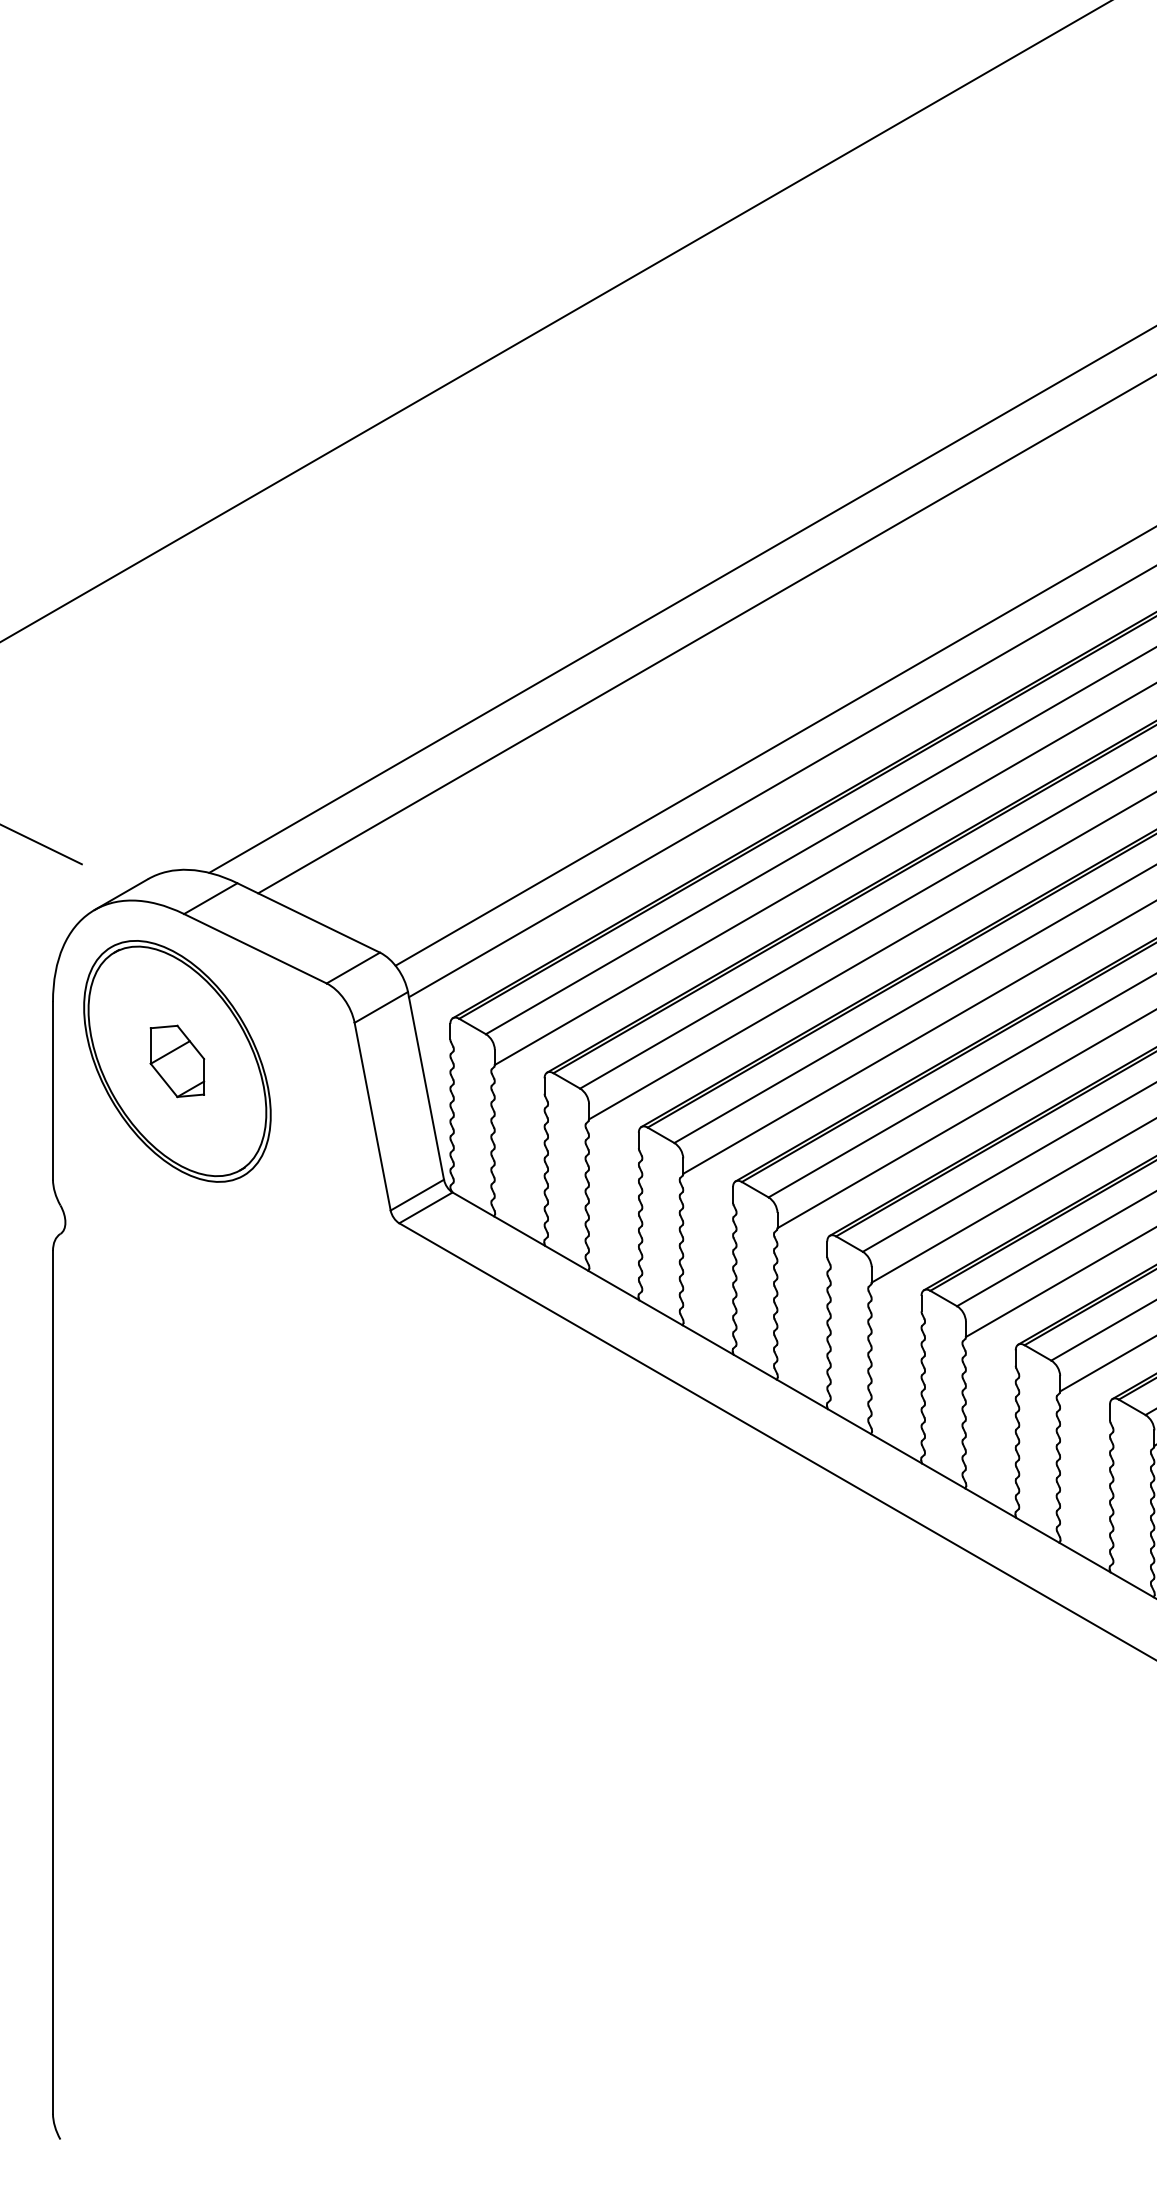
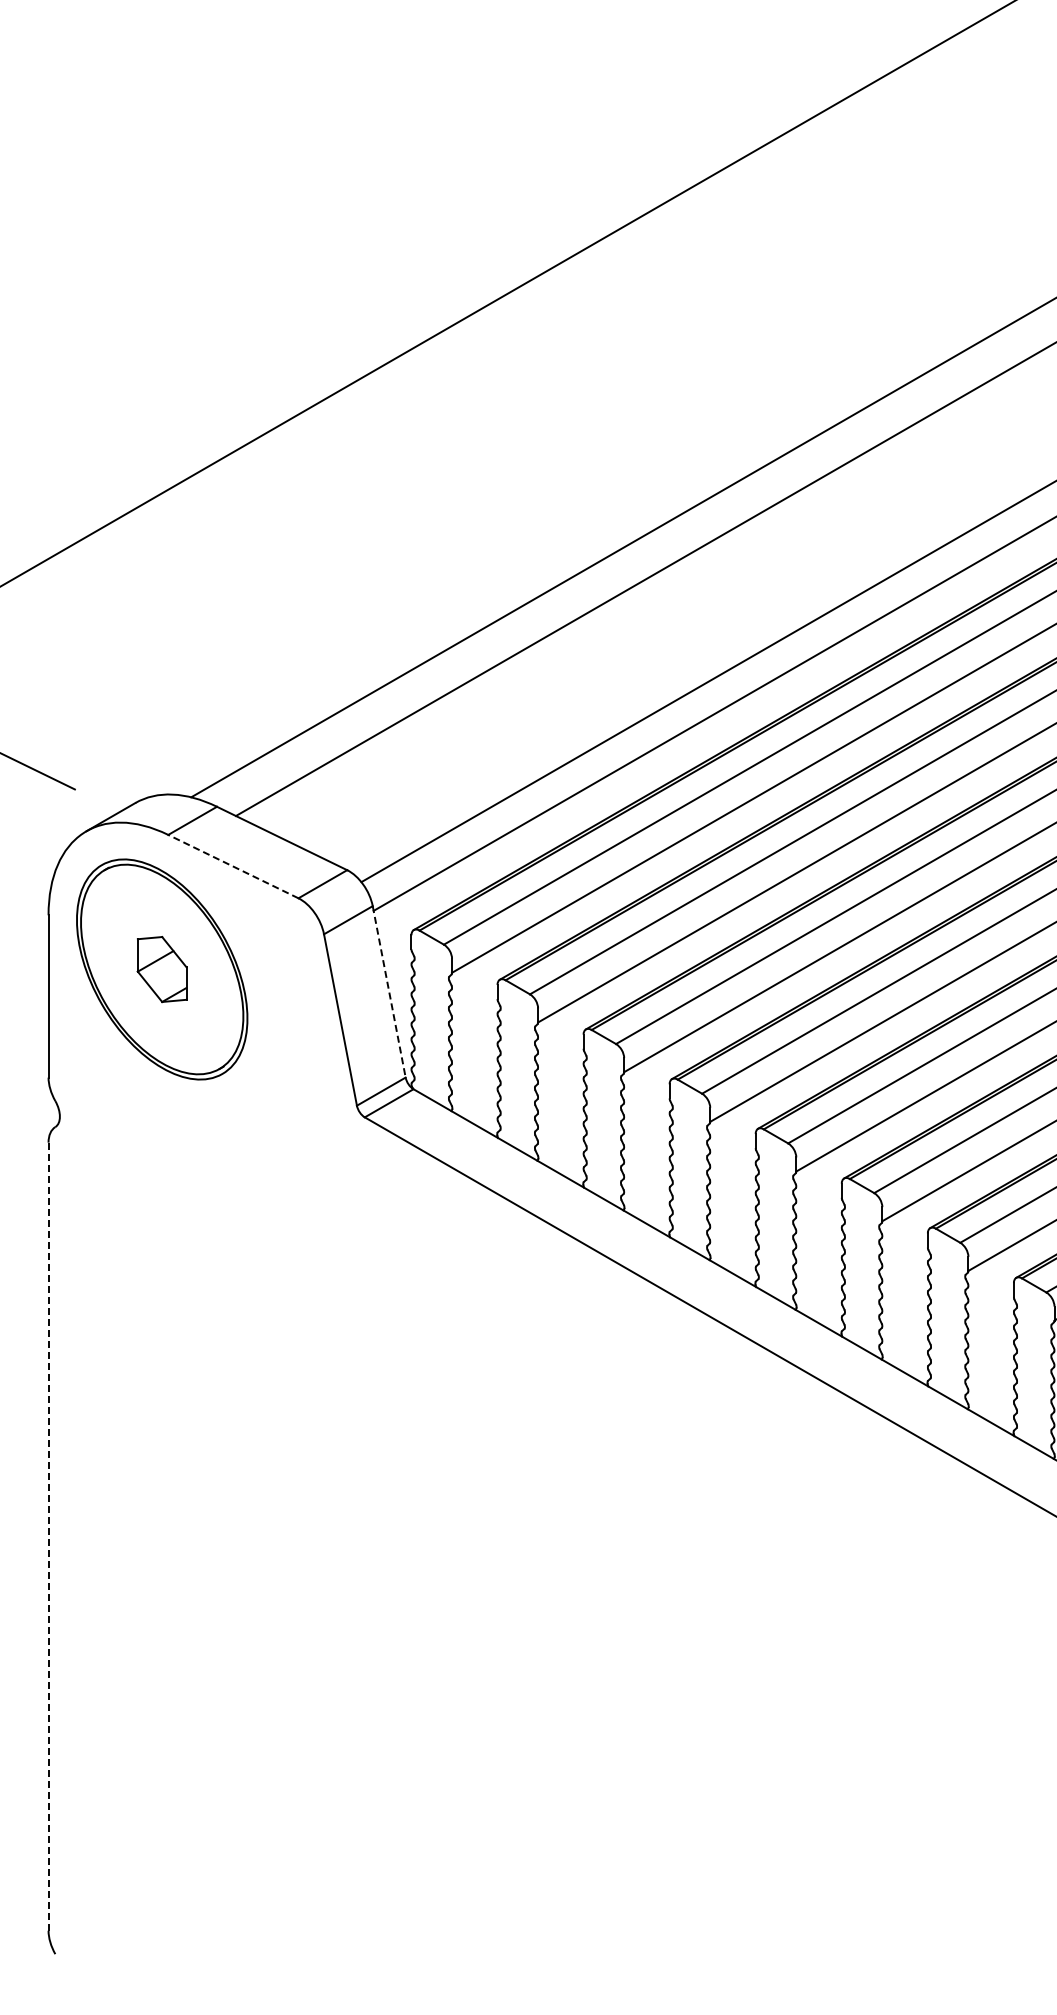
line: (254, 948) -> (232, 866), solid -> dashed
line: (426, 1086) -> (389, 992), solid -> dashed
line: (52, 1683) -> (48, 1537), solid -> dashed

